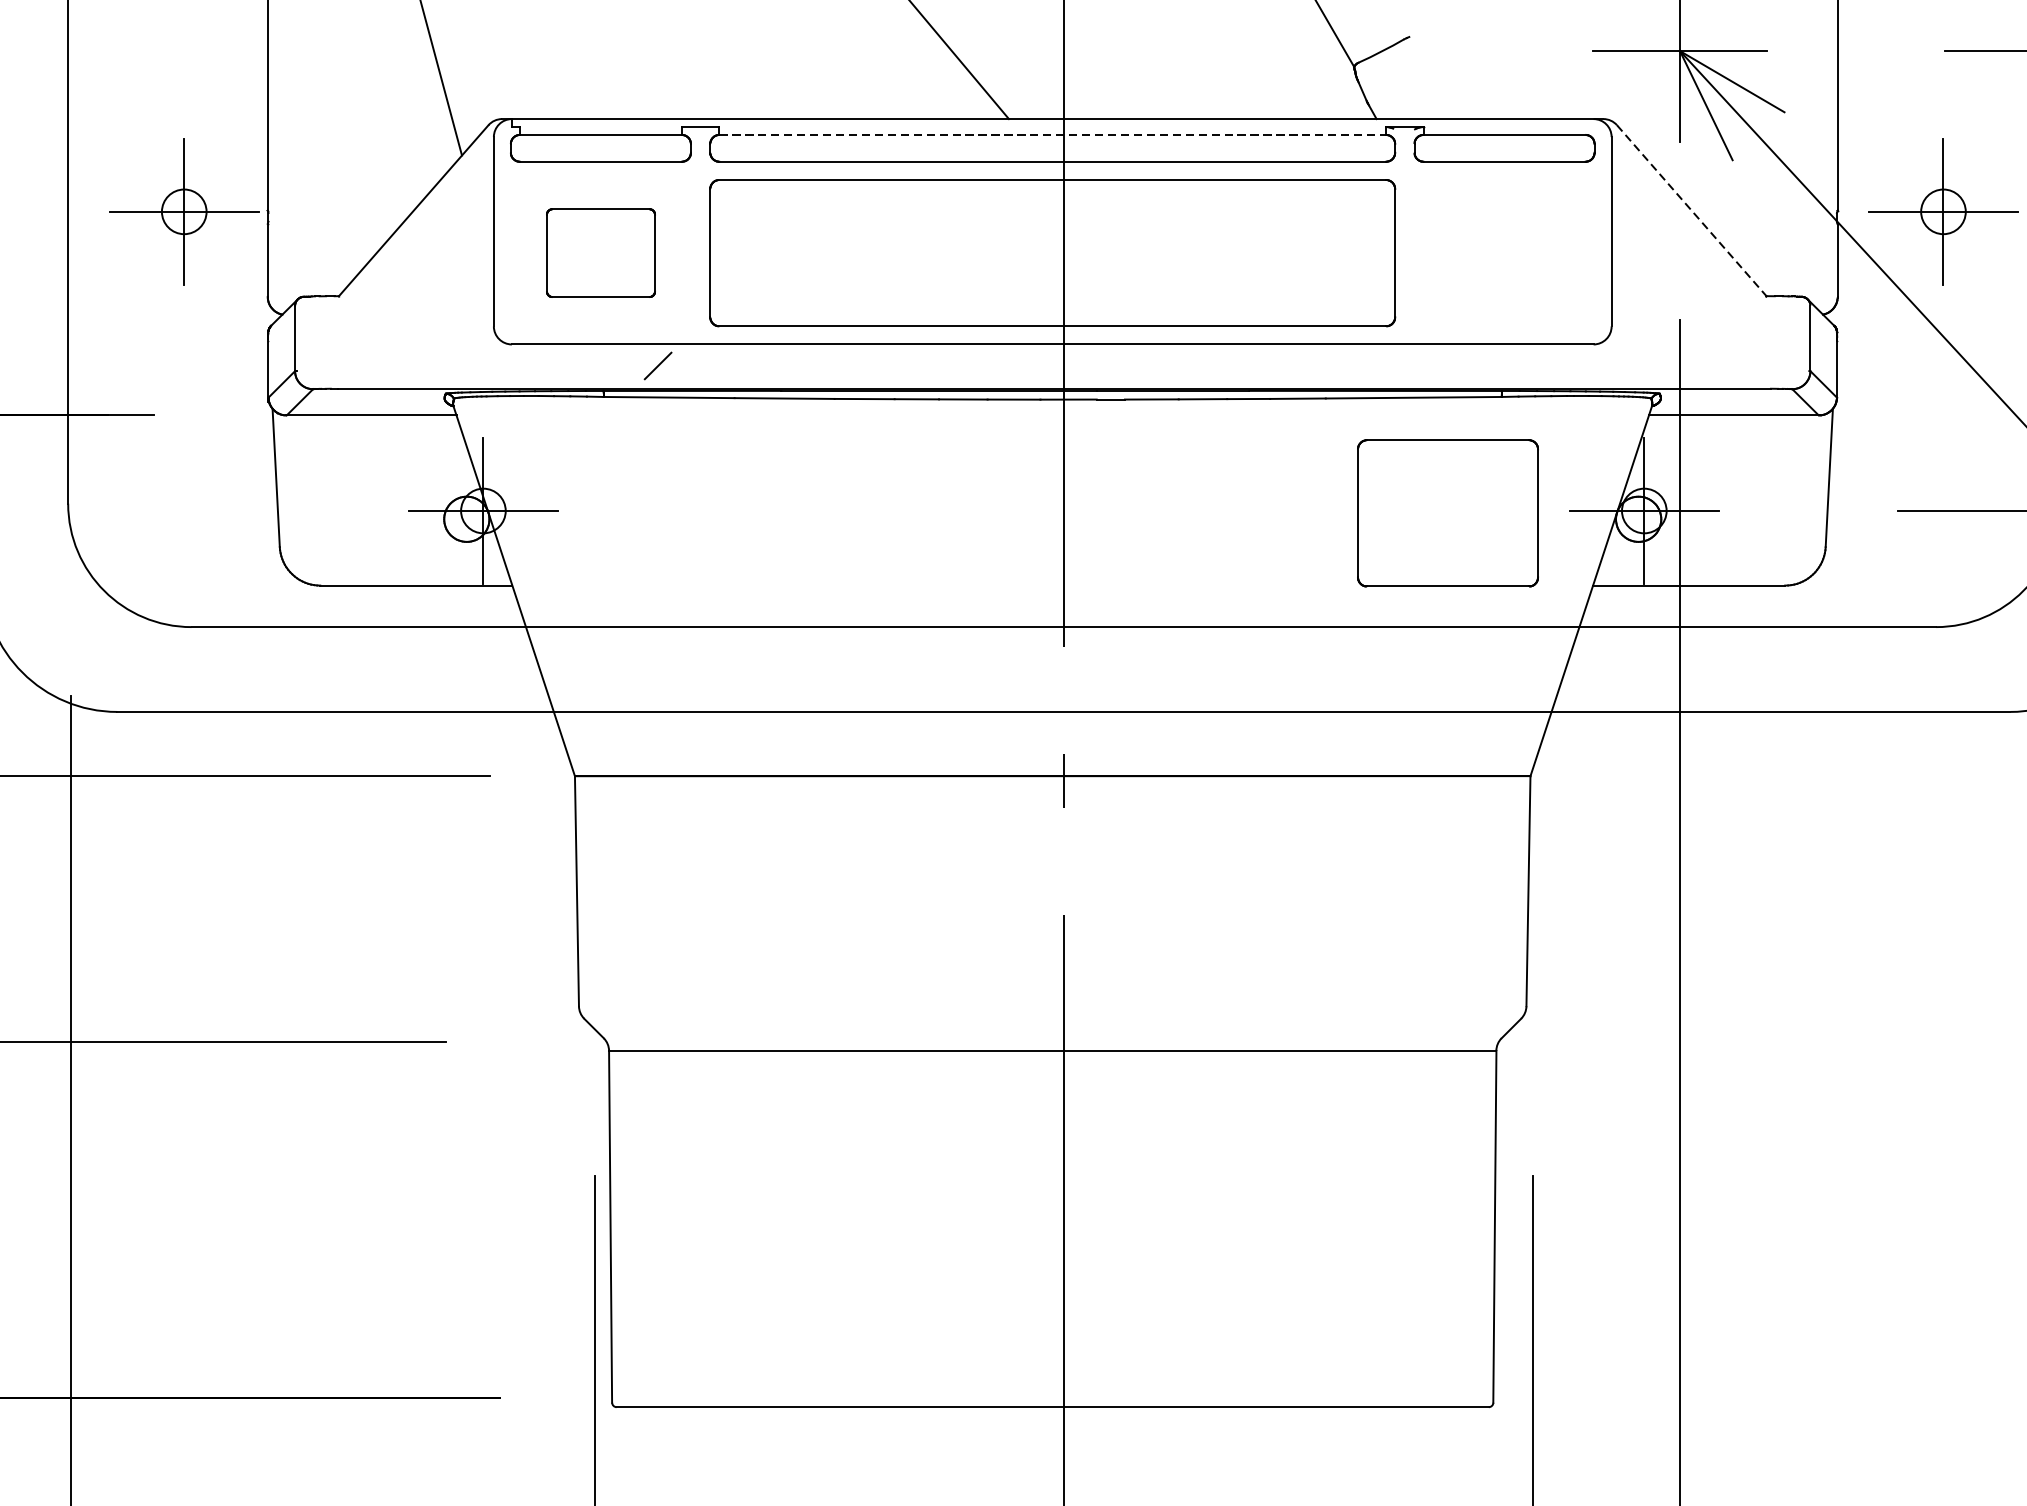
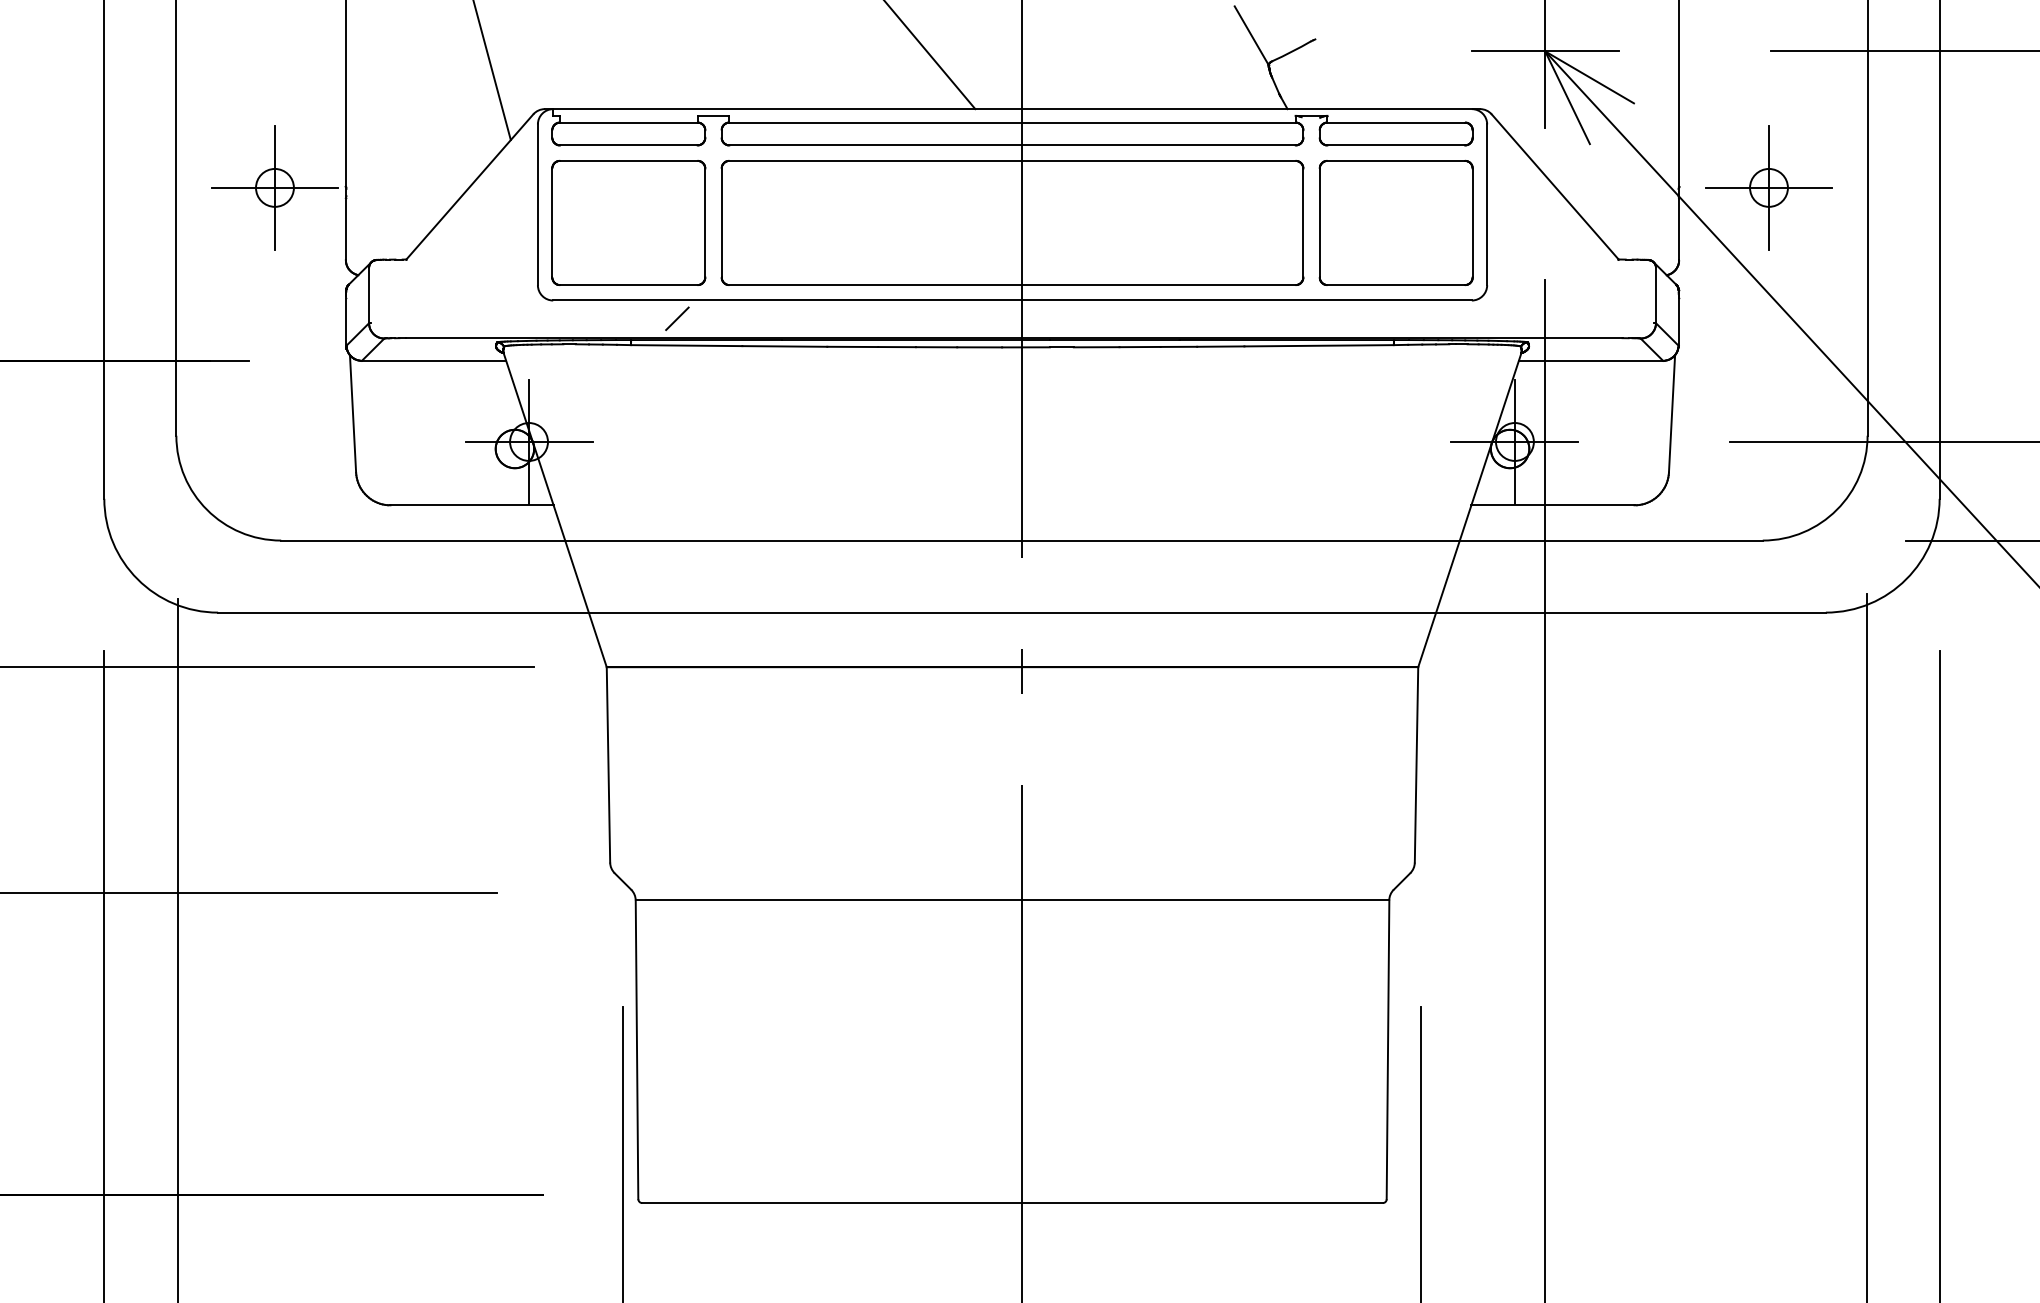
line: (1053, 134) -> (1013, 122), dashed -> solid
line: (1692, 211) -> (1555, 187), dashed -> solid
part: (600, 252) -> (628, 222), size x1.67
part: (1447, 512) -> (1395, 222), moved

